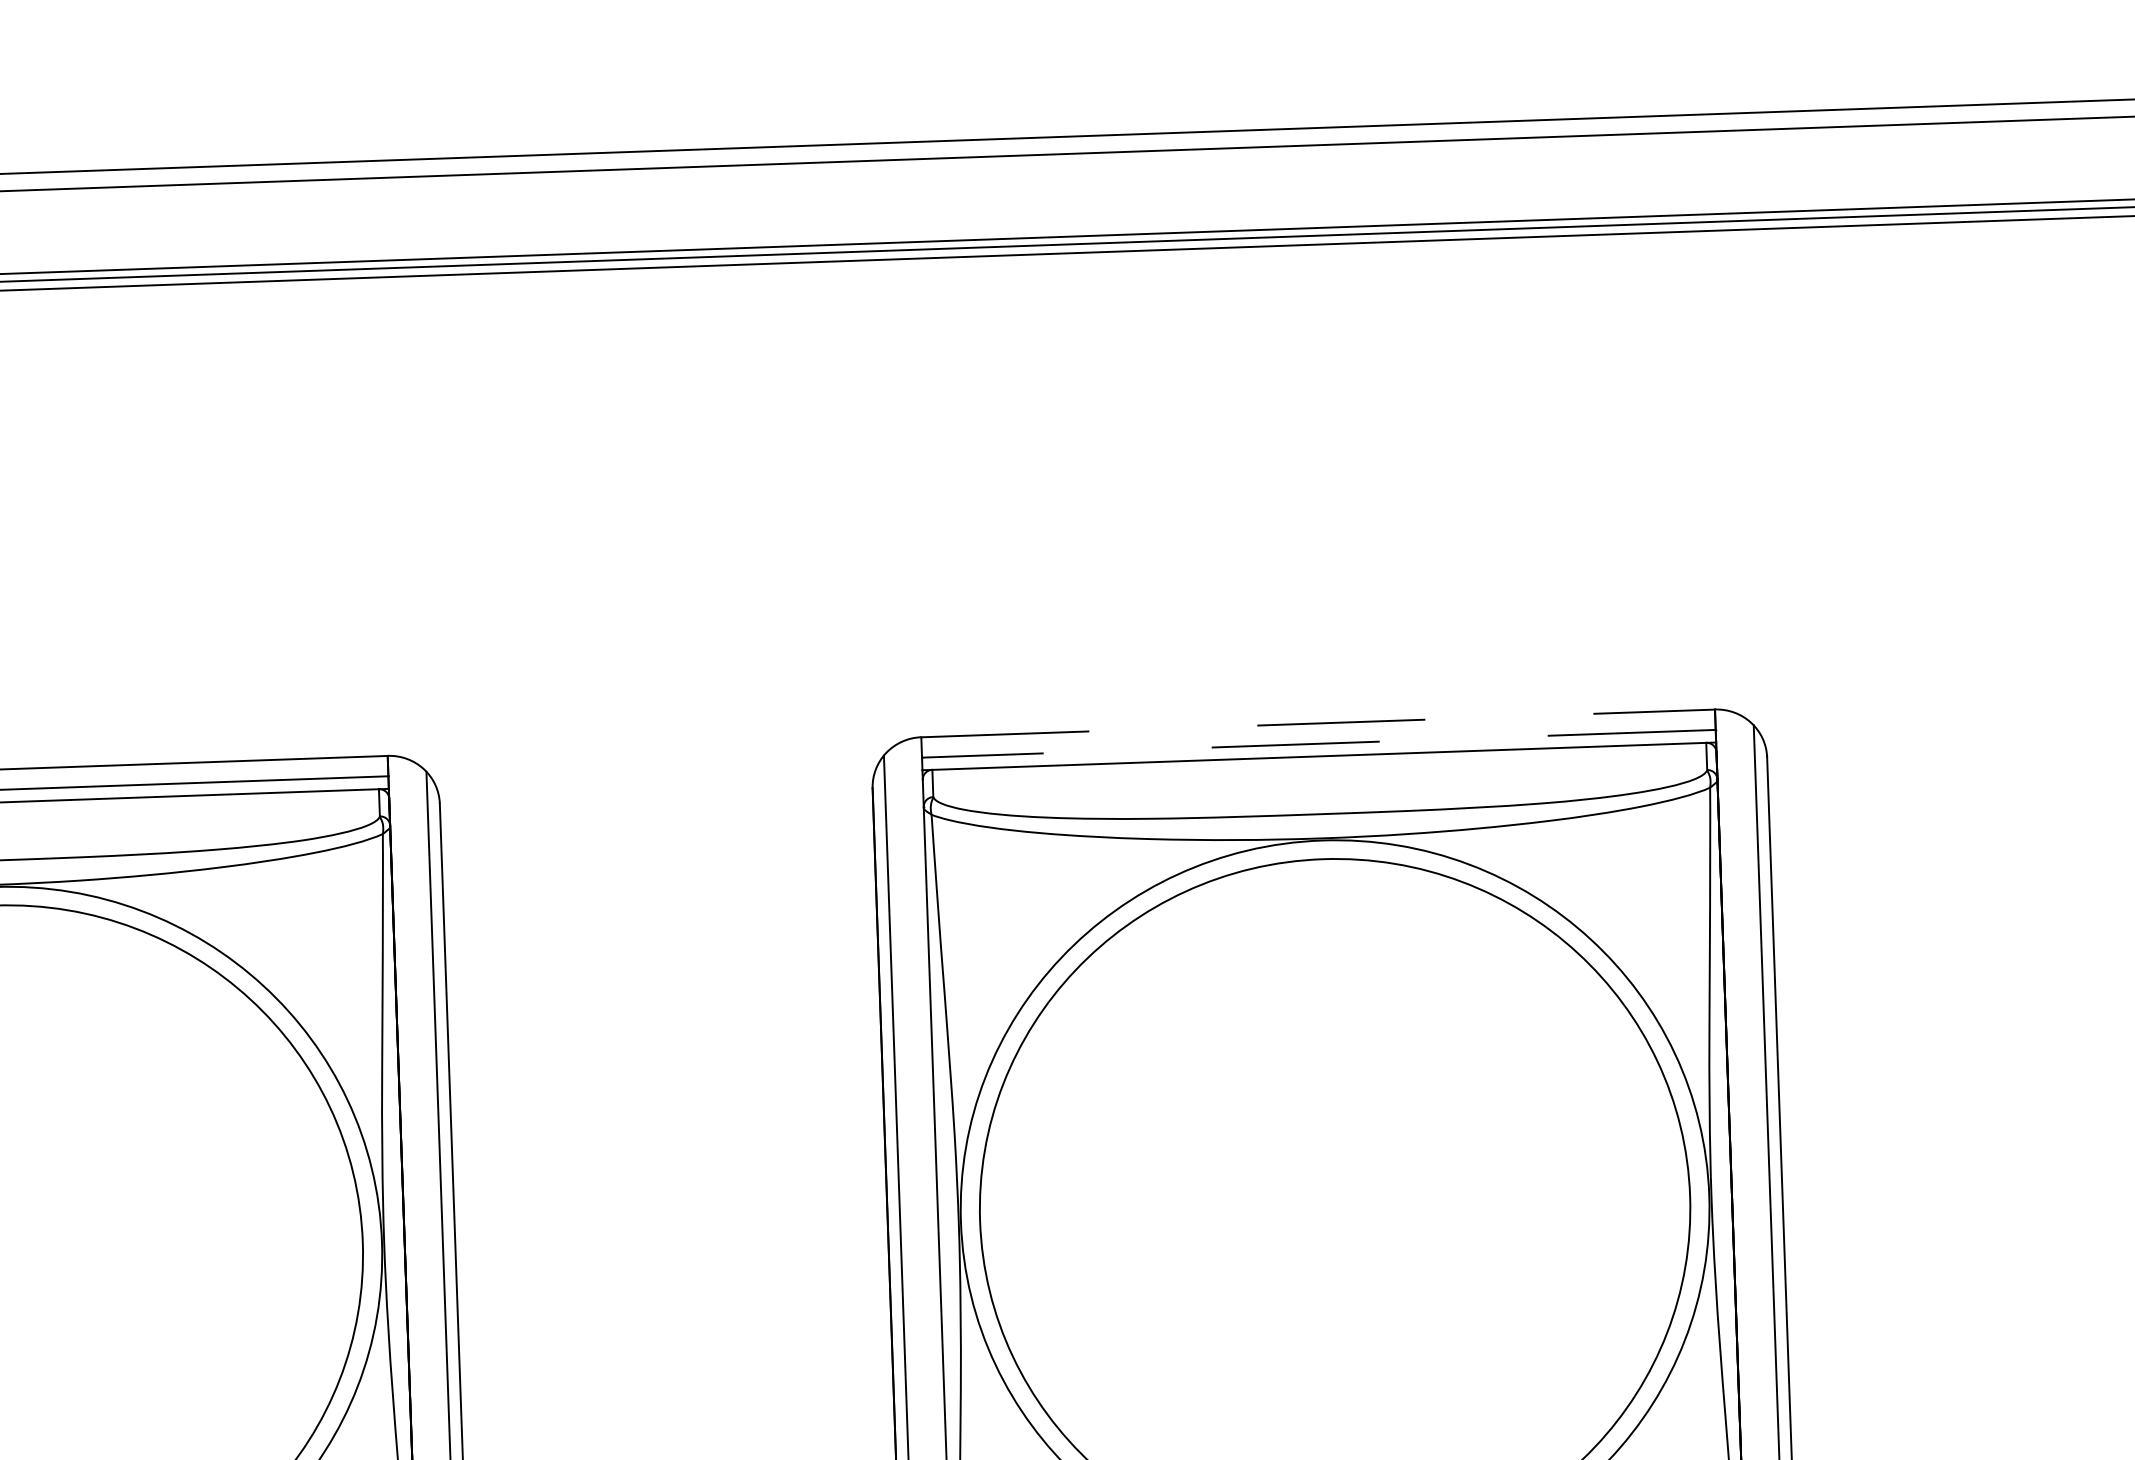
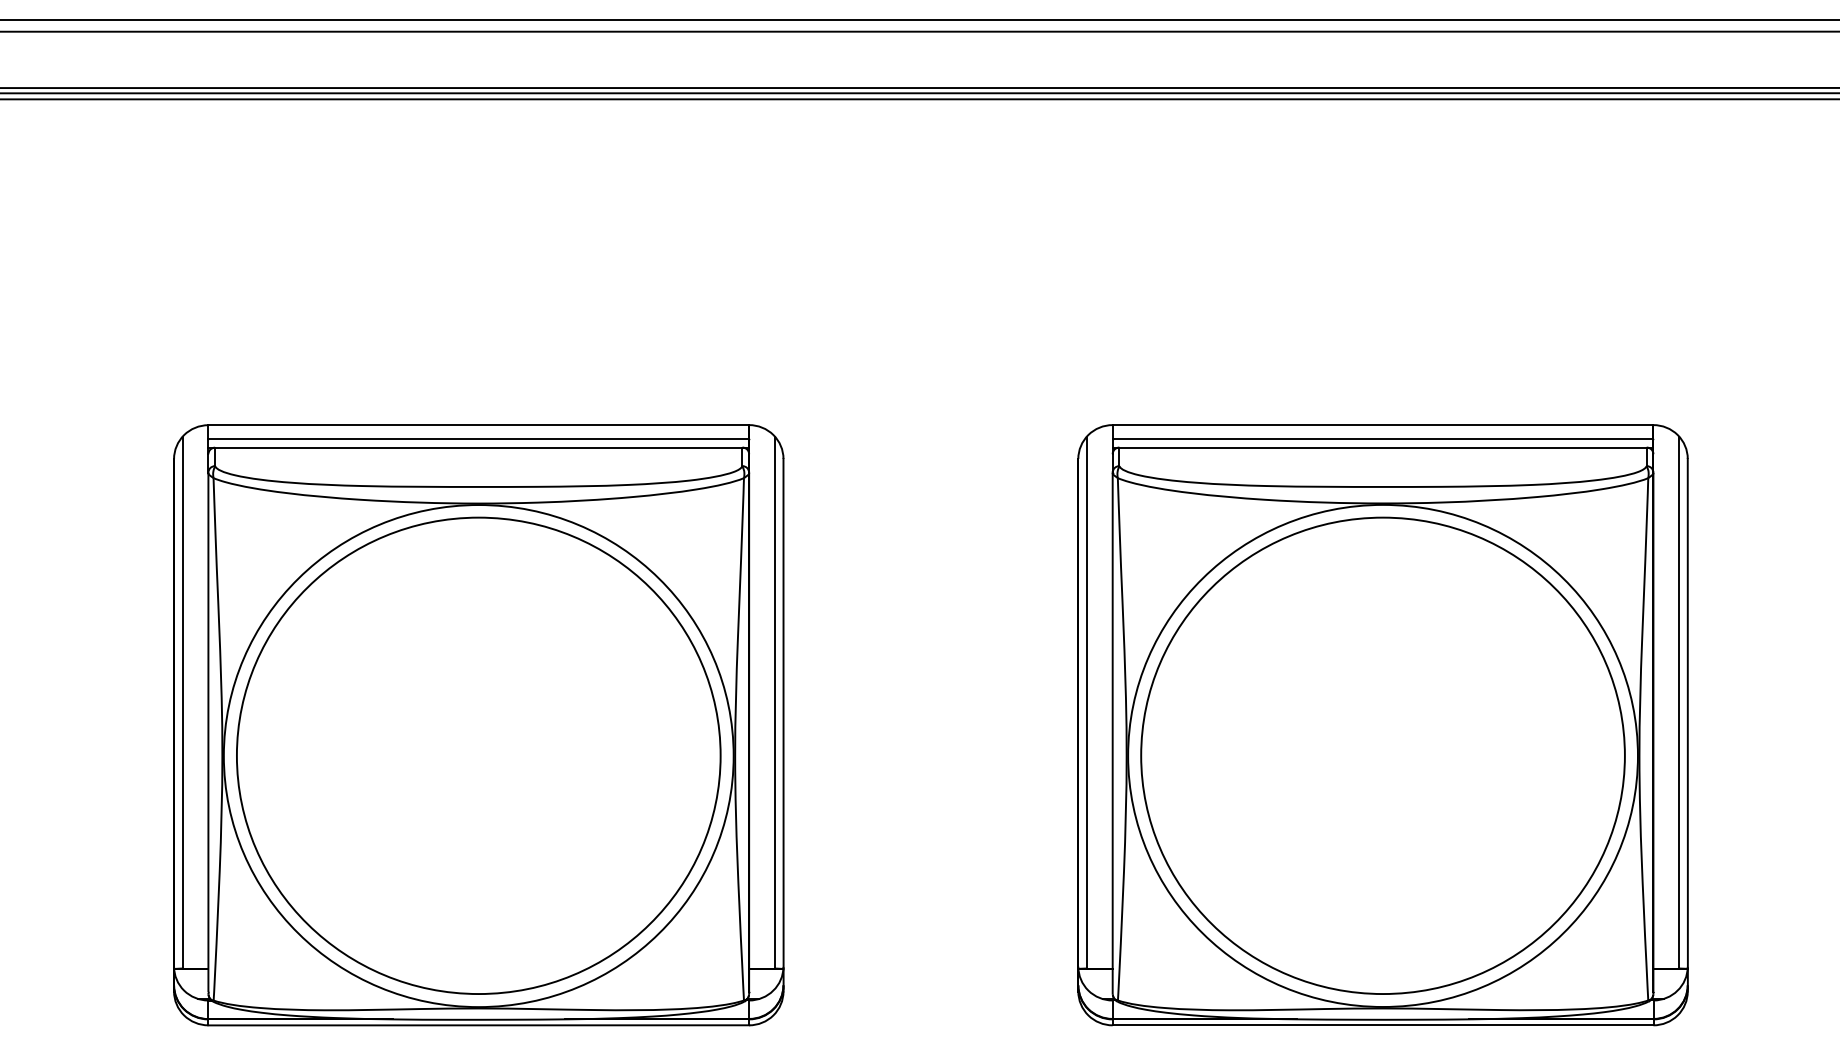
line: (1318, 723) -> (1383, 425), dashed -> solid
line: (1318, 744) -> (1382, 439), dashed -> solid

